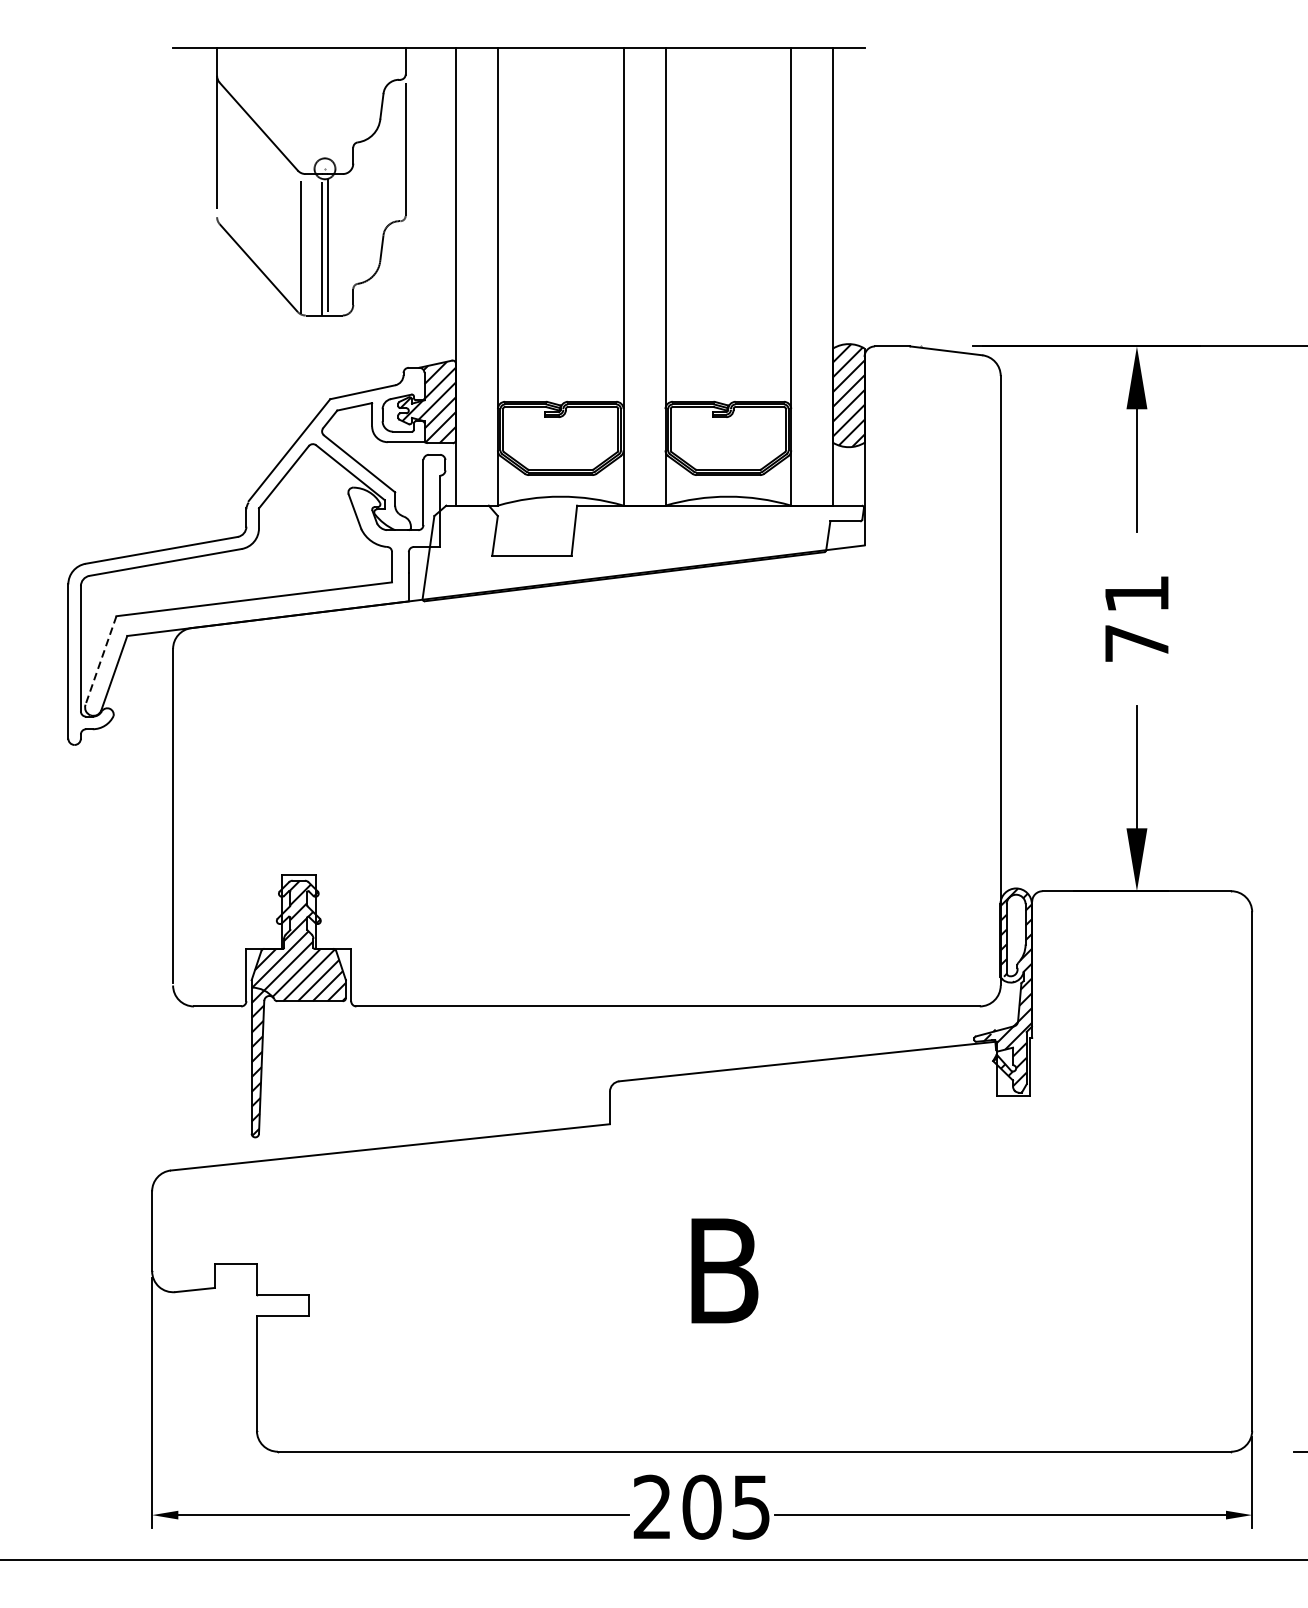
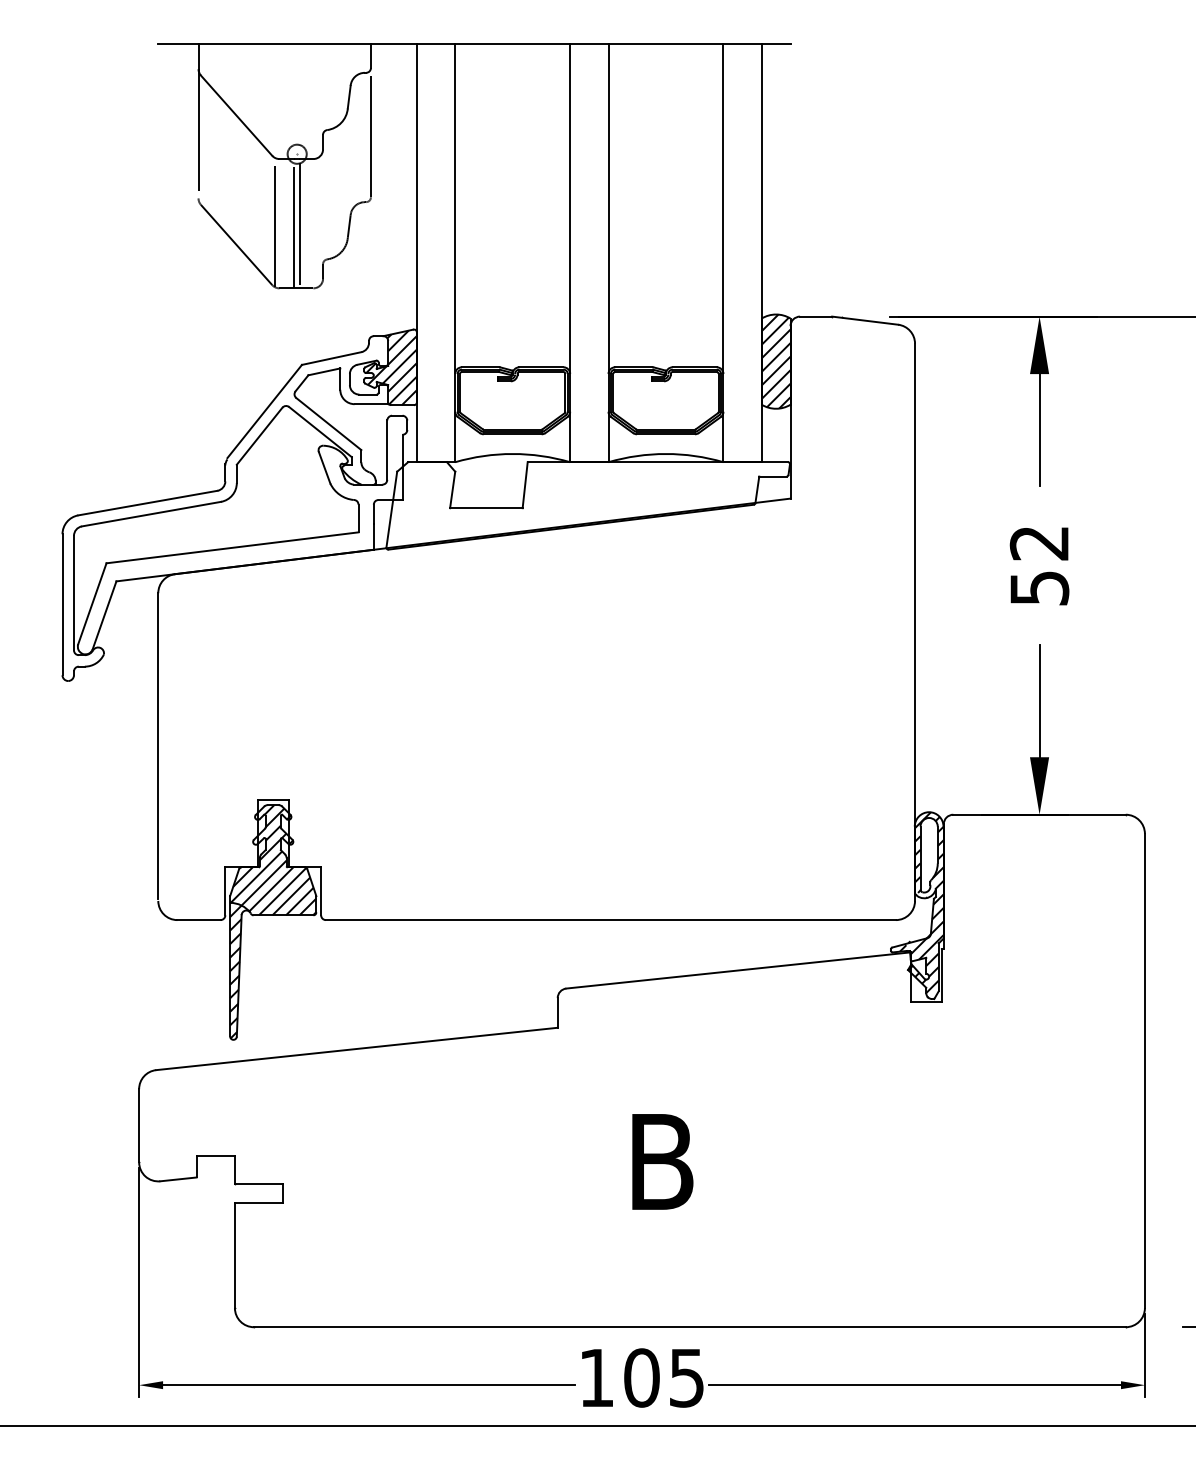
text: (1136, 619) -> (1039, 566), 71 -> 52
line: (101, 660) -> (92, 603), dashed -> solid
text: (651, 1506) -> (595, 1377), 205 -> 105

